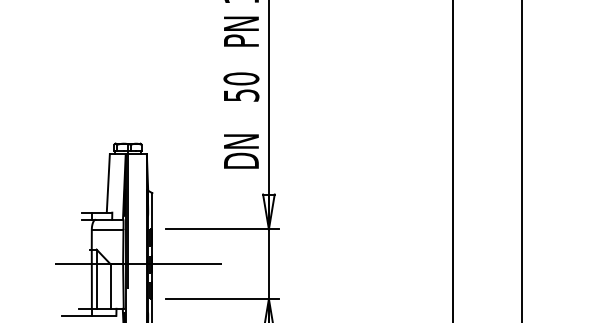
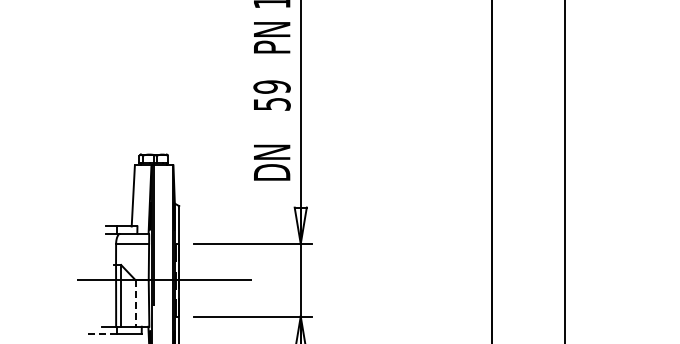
text: (240, 78) -> (271, 86), 50 -> 59
line: (110, 286) -> (135, 303), solid -> dashed
line: (76, 316) -> (100, 334), solid -> dashed

